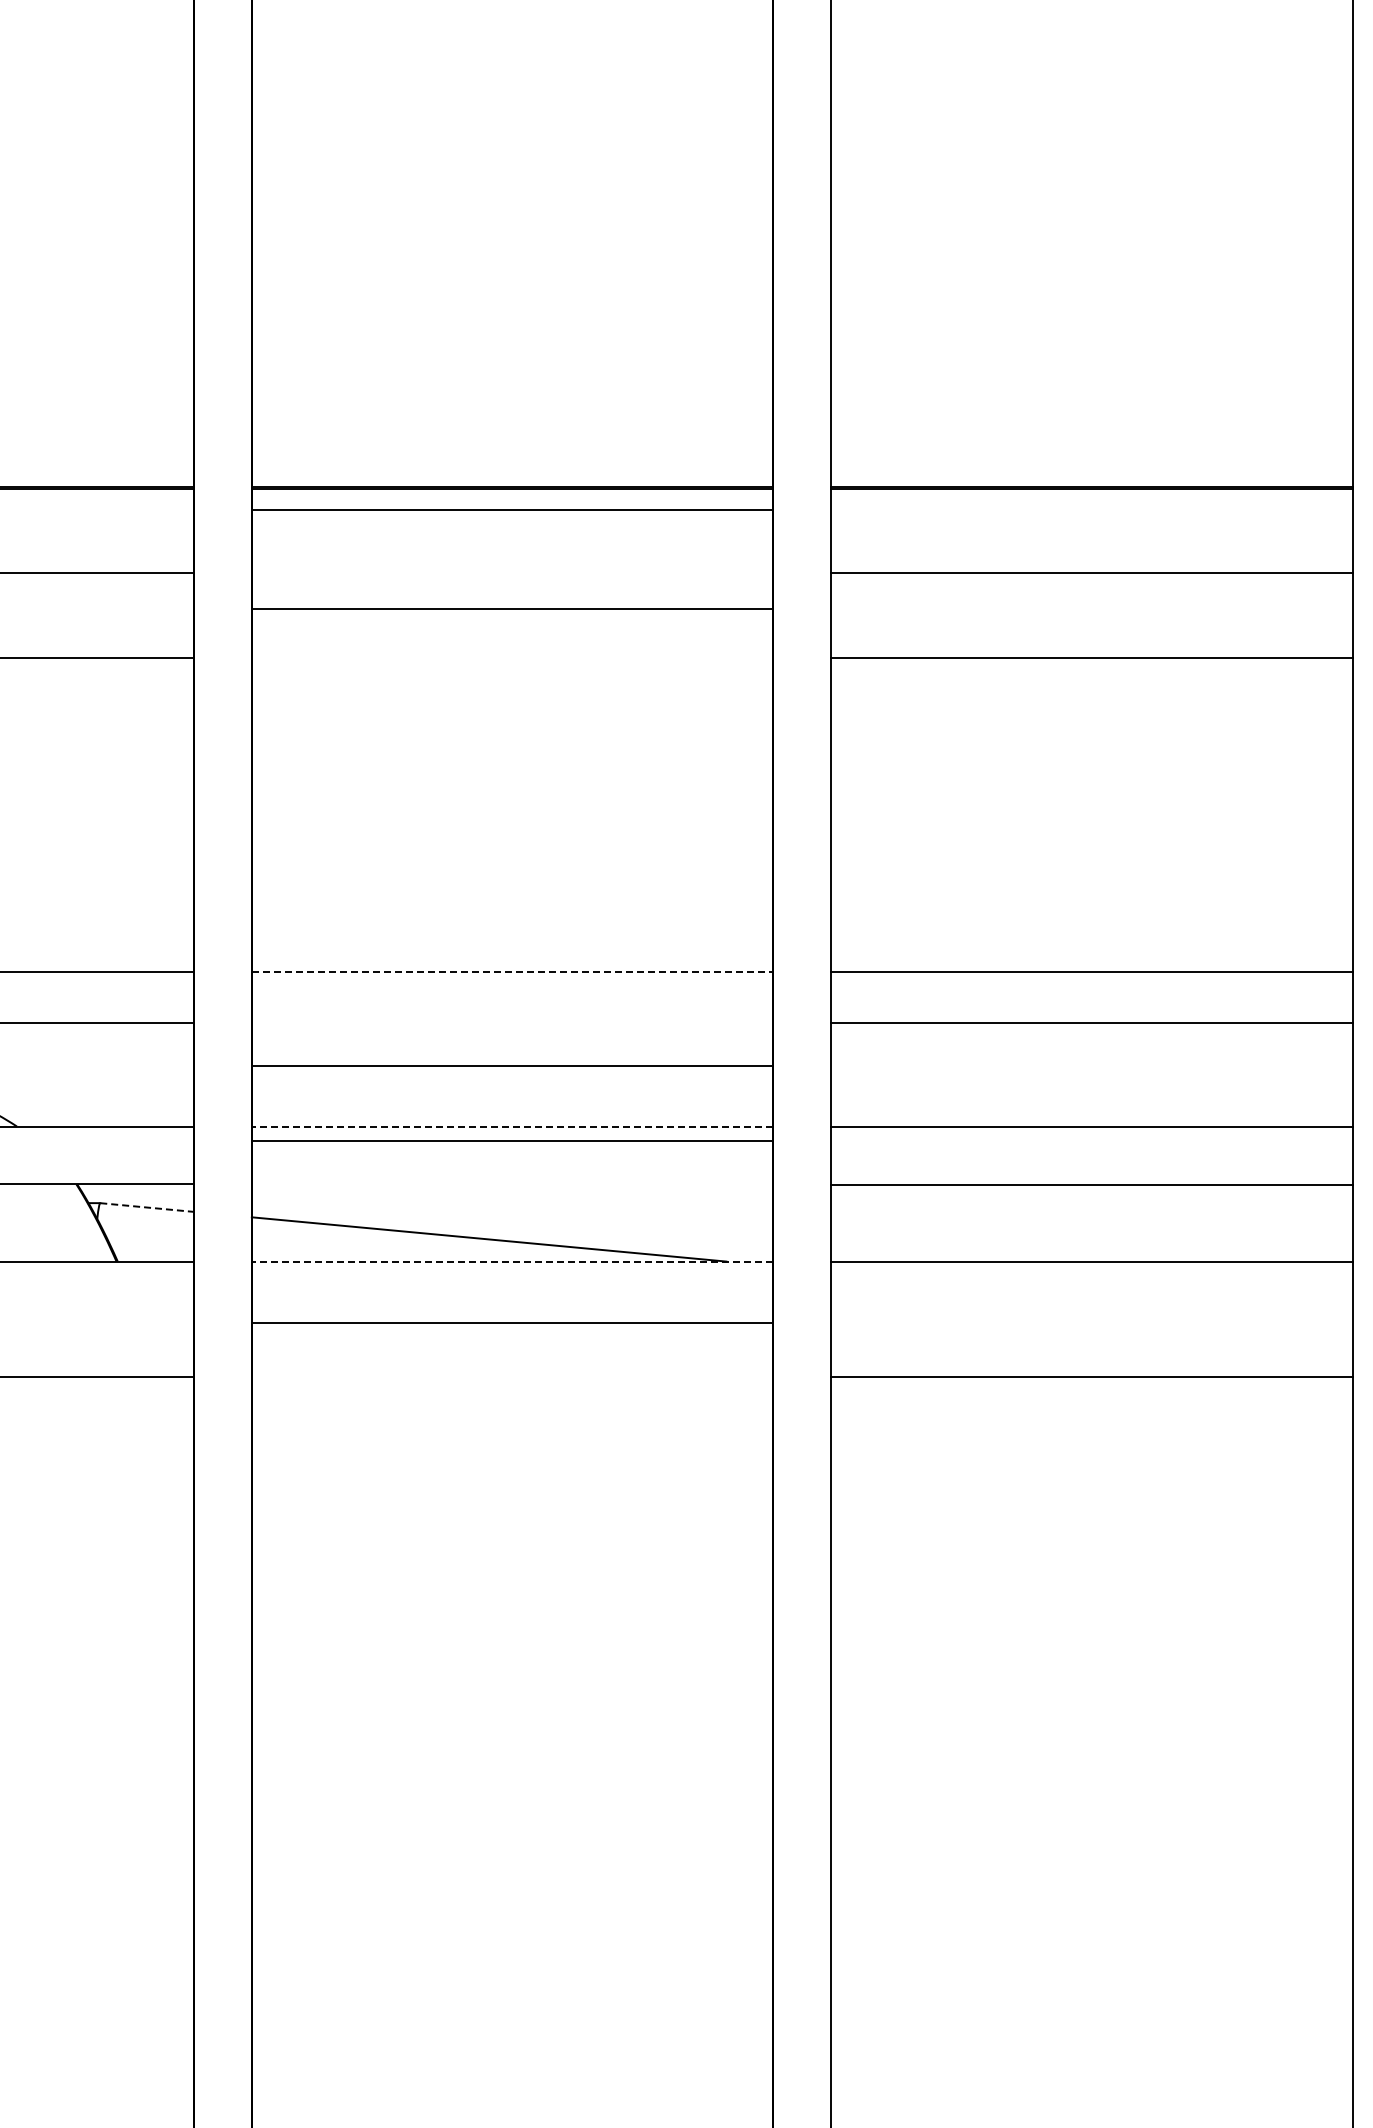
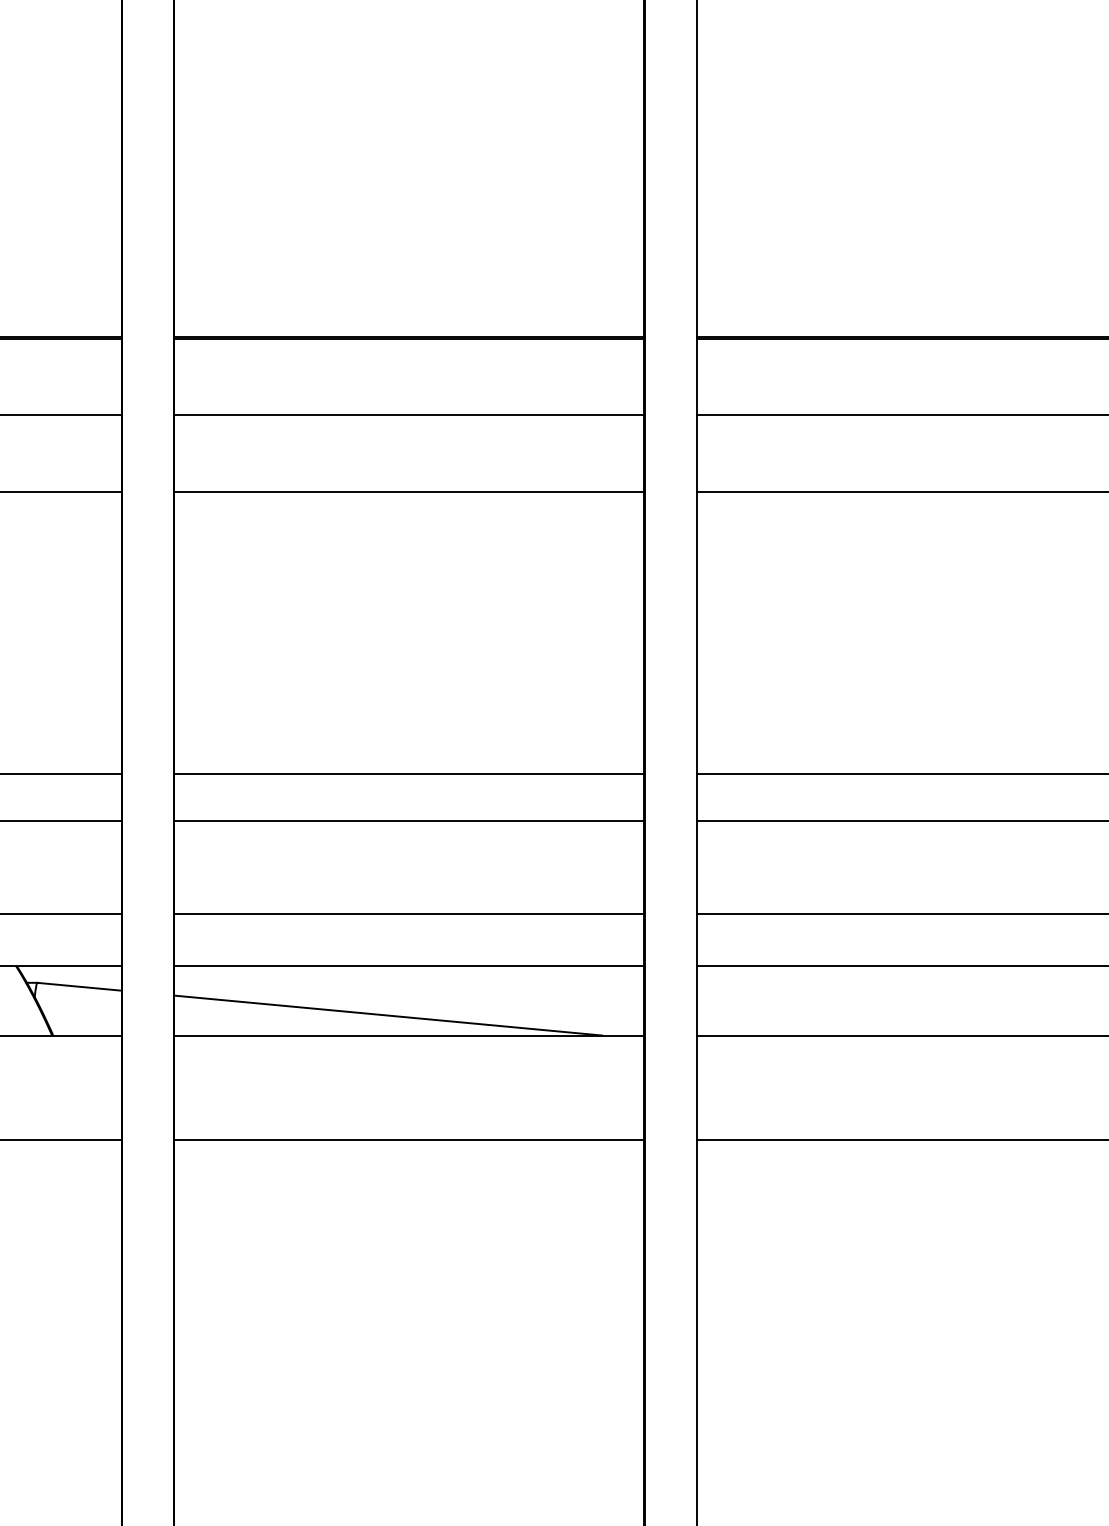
line: (512, 510) -> (409, 415), moved
line: (512, 609) -> (409, 491), moved
line: (512, 971) -> (409, 773), dashed -> solid
line: (512, 1066) -> (409, 820), moved
line: (512, 1126) -> (409, 913), dashed -> solid
line: (512, 1141) -> (409, 966), moved
line: (147, 1207) -> (80, 986), dashed -> solid
line: (512, 1261) -> (409, 1035), dashed -> solid
line: (512, 1323) -> (409, 1140), moved

